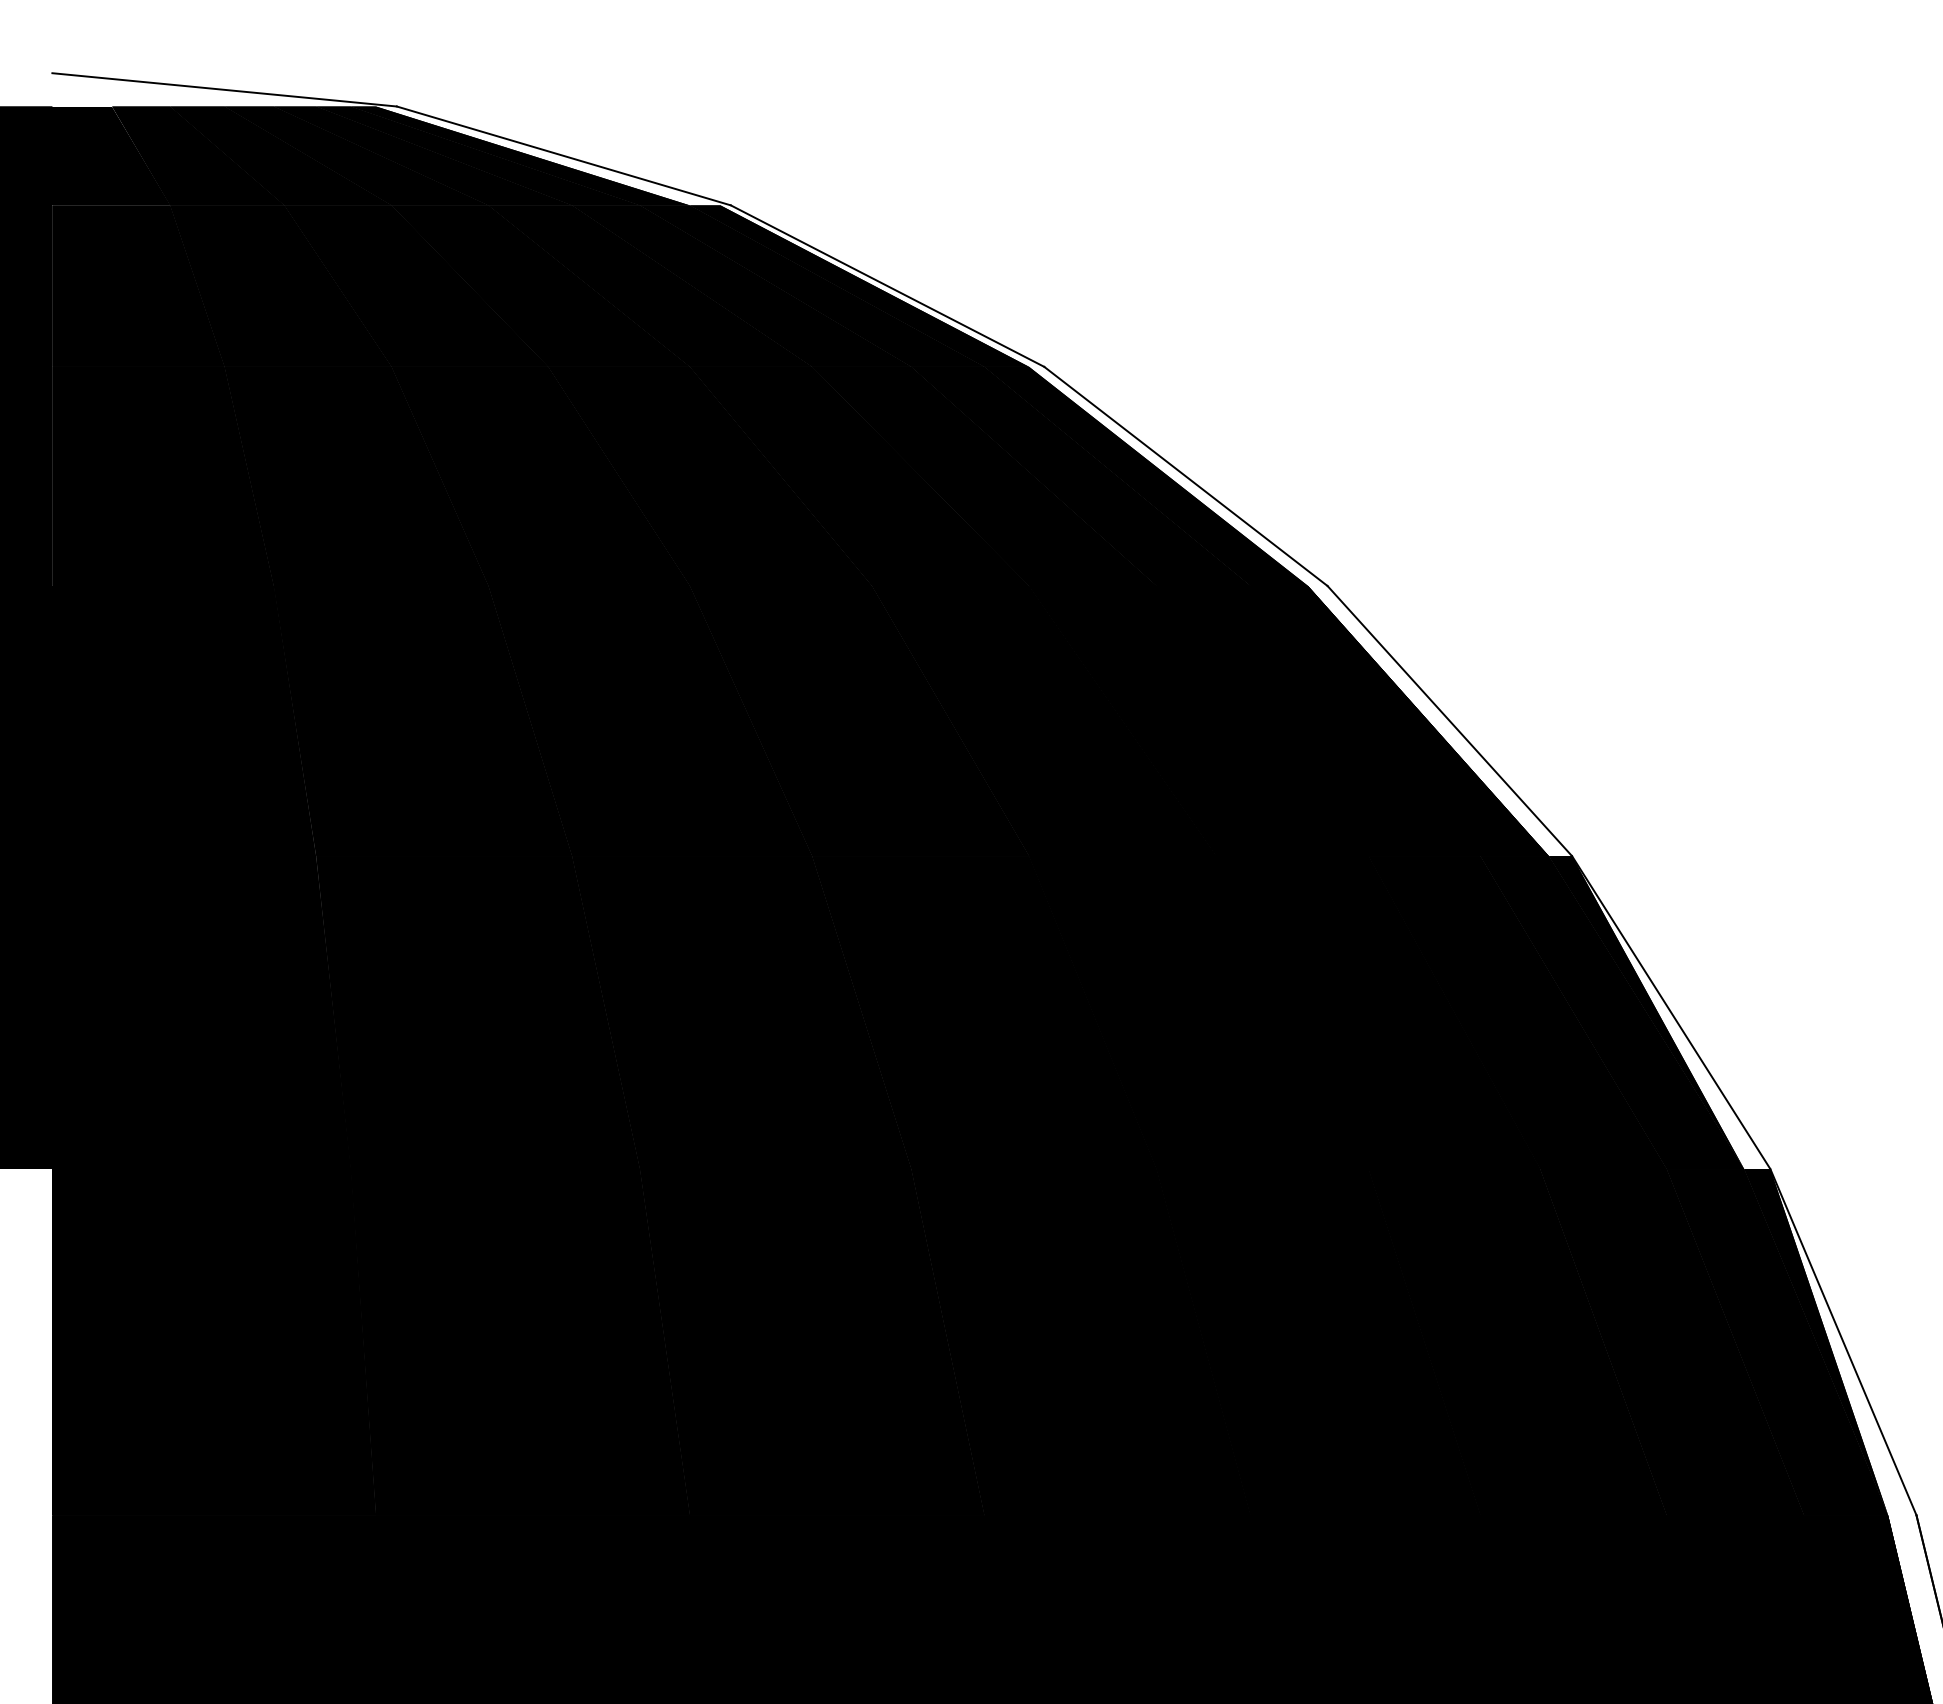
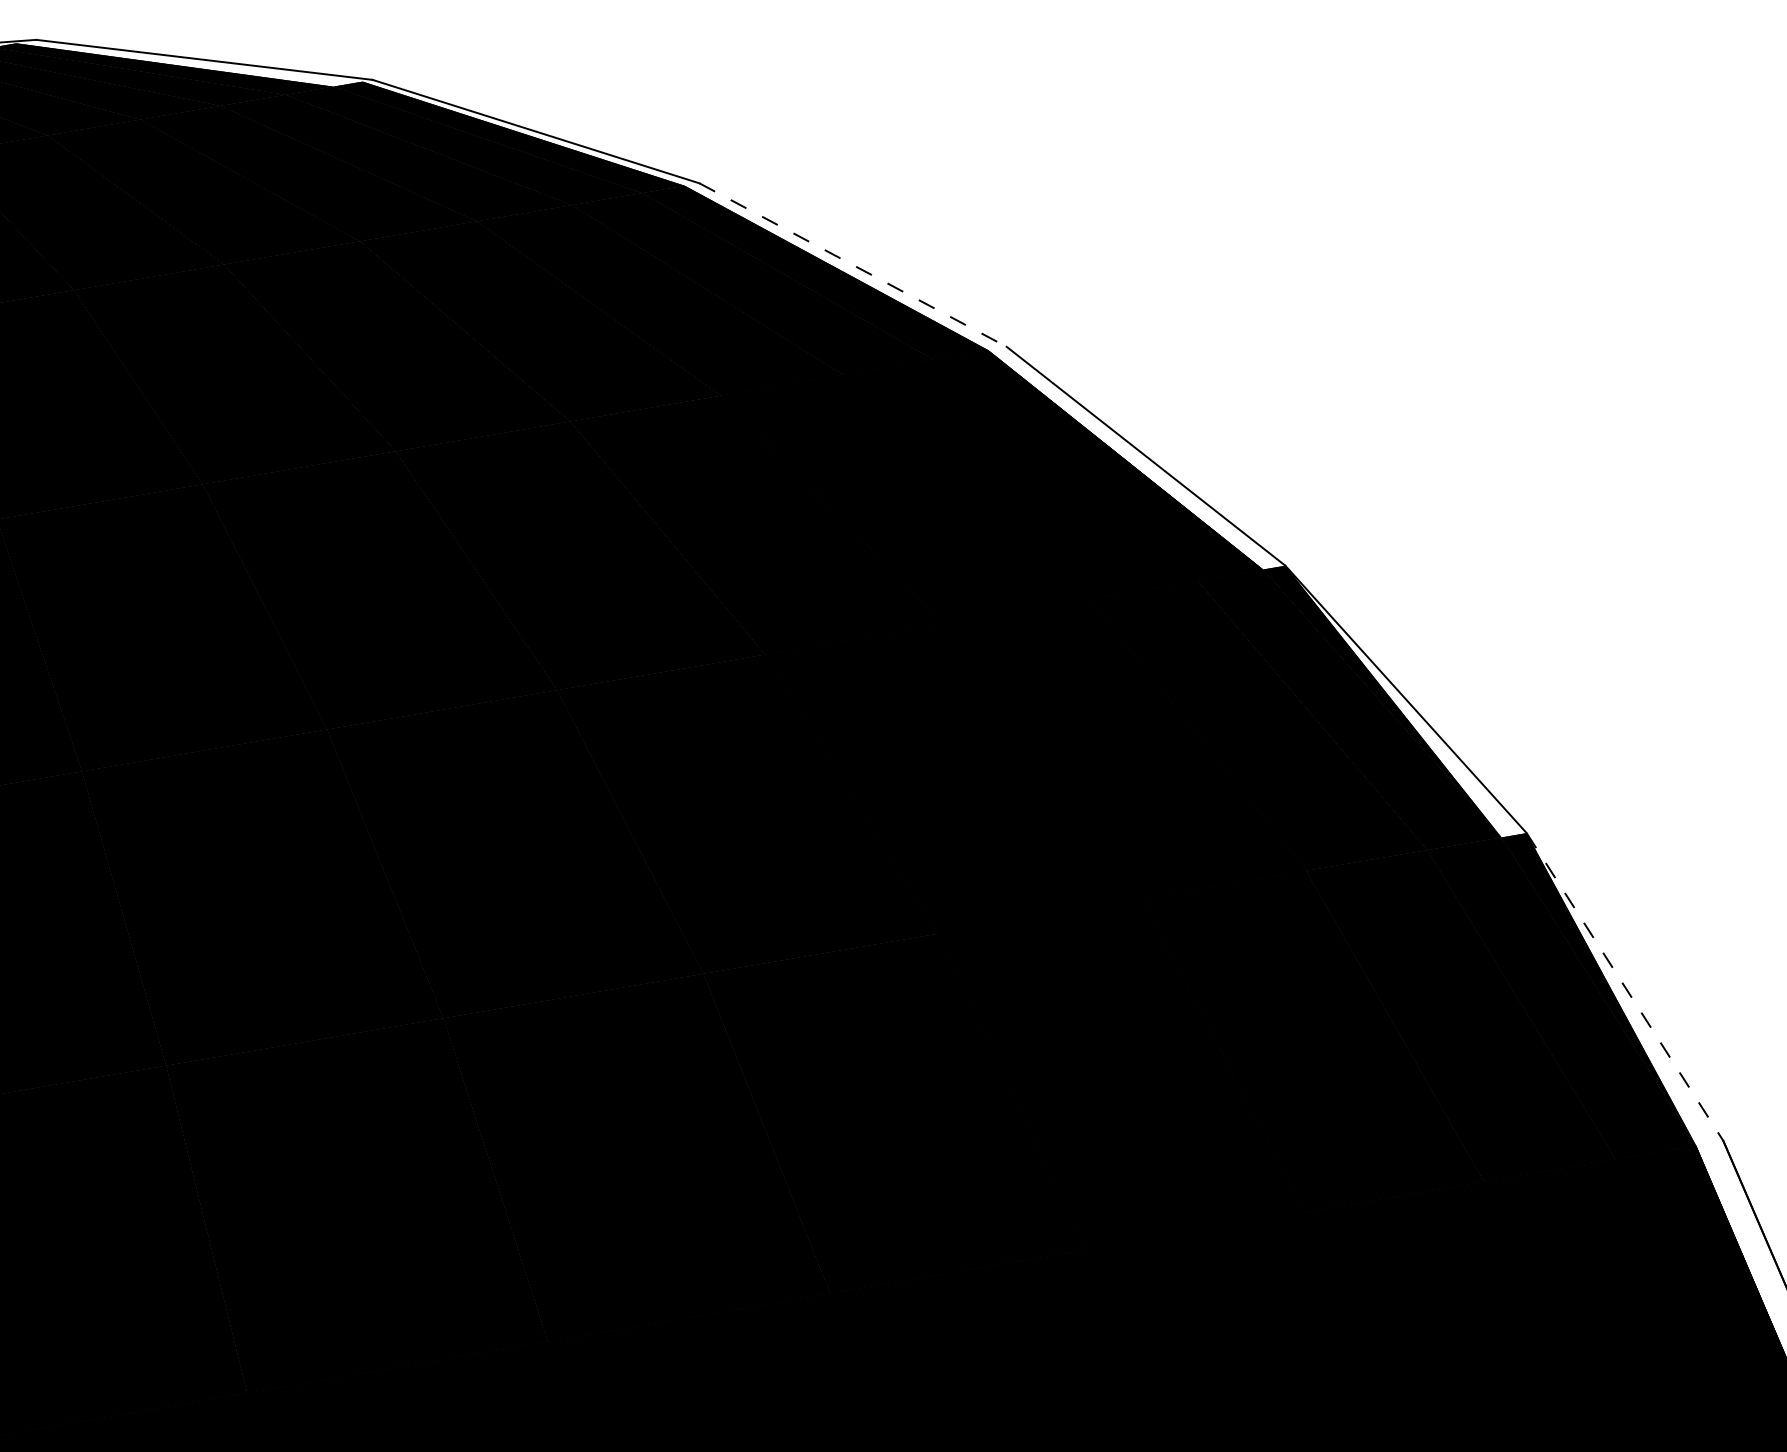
line: (1186, 476) -> (853, 265), solid -> dashed
line: (1843, 1342) -> (1625, 987), solid -> dashed

